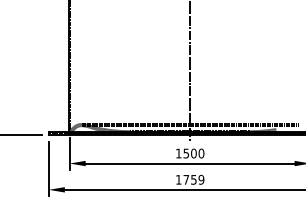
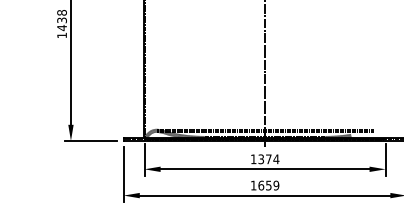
text: (193, 153) -> (268, 159), 1500 -> 1374
text: (186, 179) -> (261, 185), 1759 -> 1659

